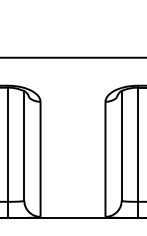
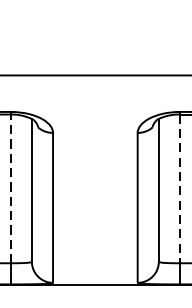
line: (8, 144) -> (11, 188), solid -> dashed
line: (137, 145) -> (179, 189), solid -> dashed

